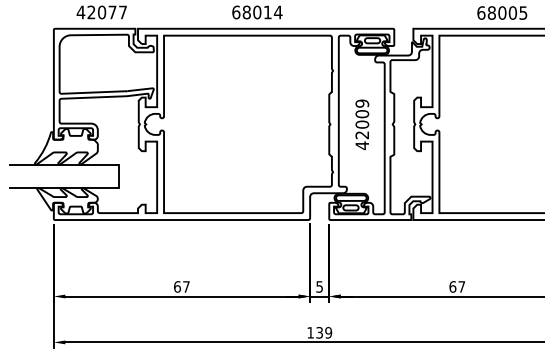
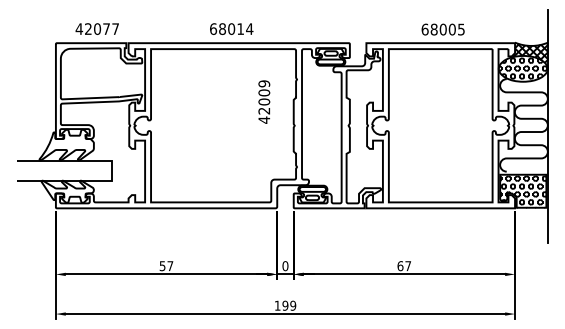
text: (362, 124) -> (264, 101), moved
text: (177, 287) -> (162, 266), 67 -> 57
text: (319, 287) -> (285, 266), 5 -> 0
text: (319, 332) -> (285, 305), 139 -> 199

